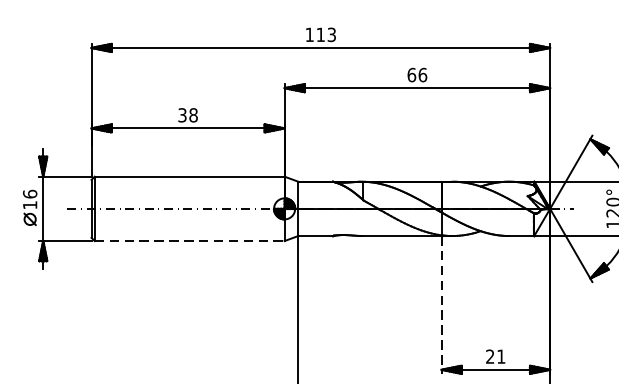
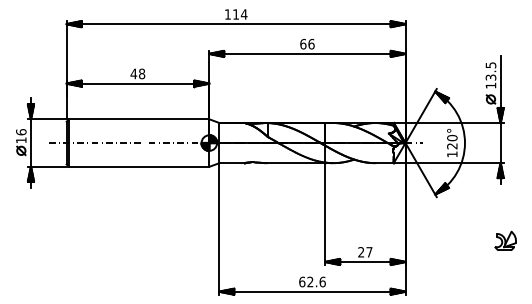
text: (330, 34) -> (243, 14), 113 -> 114
text: (181, 114) -> (133, 73), 38 -> 48
line: (190, 240) -> (139, 166), dashed -> solid
line: (441, 305) -> (325, 214), dashed -> solid
text: (501, 356) -> (369, 252), 21 -> 27

